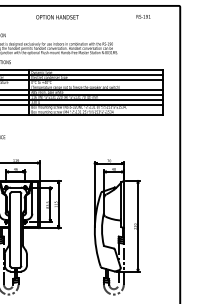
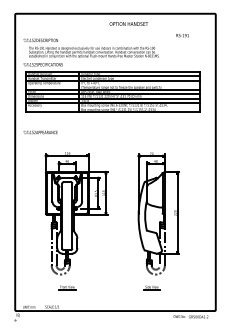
text: (57, 16) -> (128, 23), moved
text: (143, 16) -> (182, 35), moved

